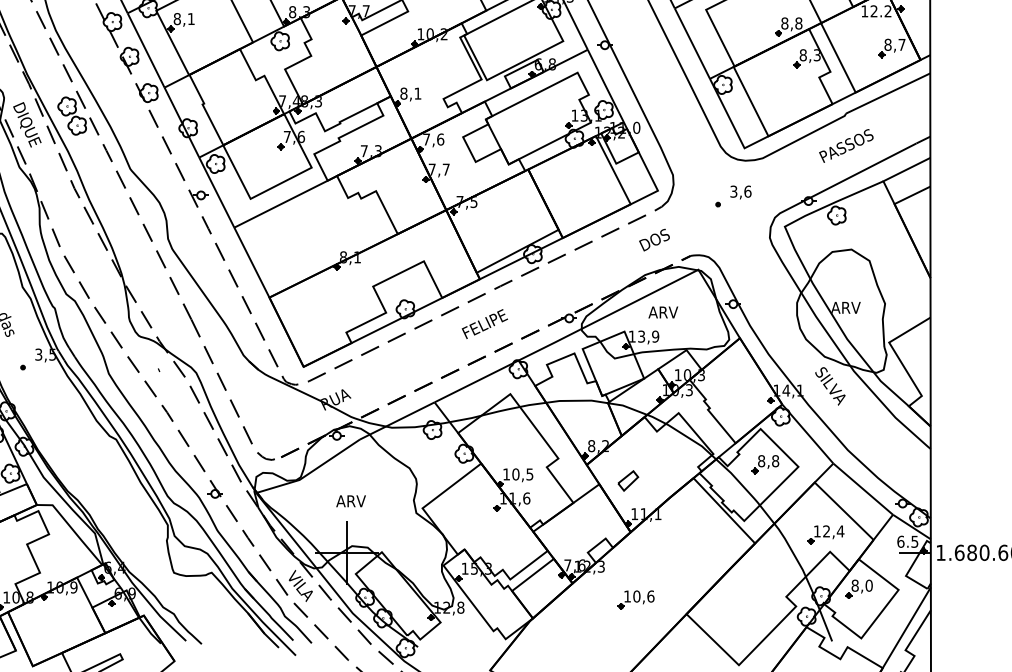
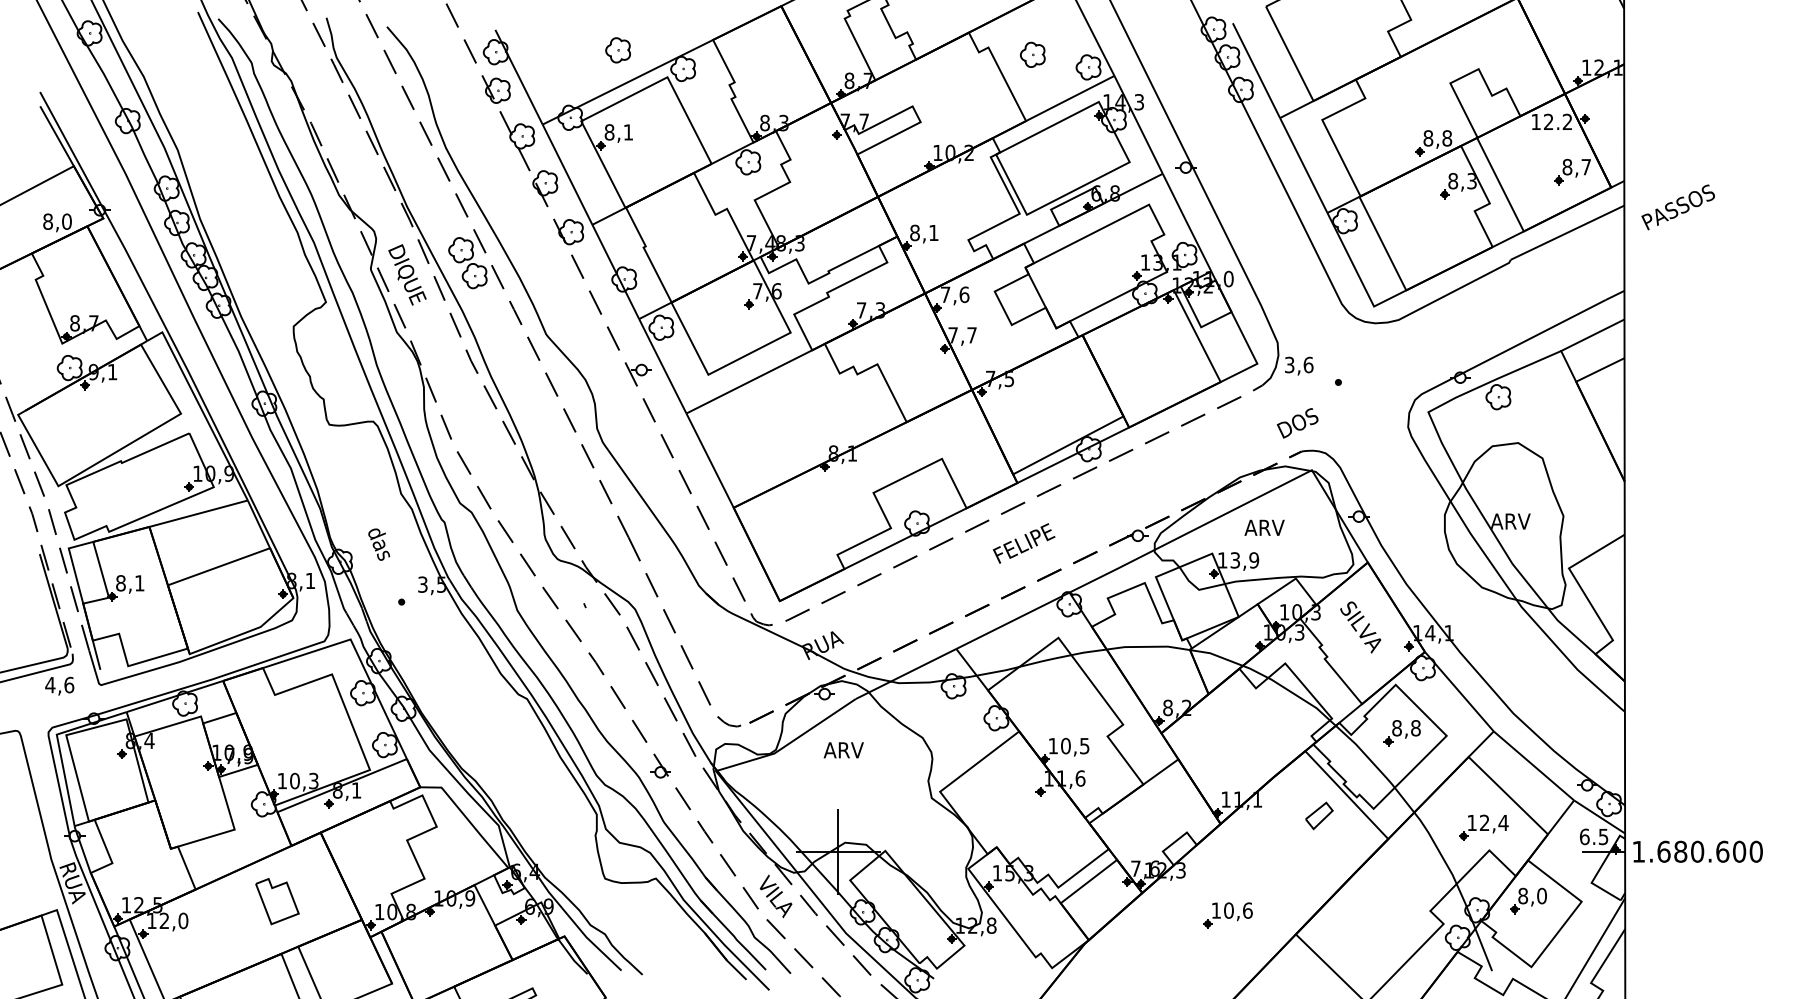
text: (845, 146) -> (1677, 207), moved
text: (741, 192) -> (1299, 365), moved
text: (654, 240) -> (1297, 423), moved
text: (830, 386) -> (1360, 627), moved
part: (628, 480) -> (1319, 815), moved
text: (350, 501) -> (843, 750), moved

